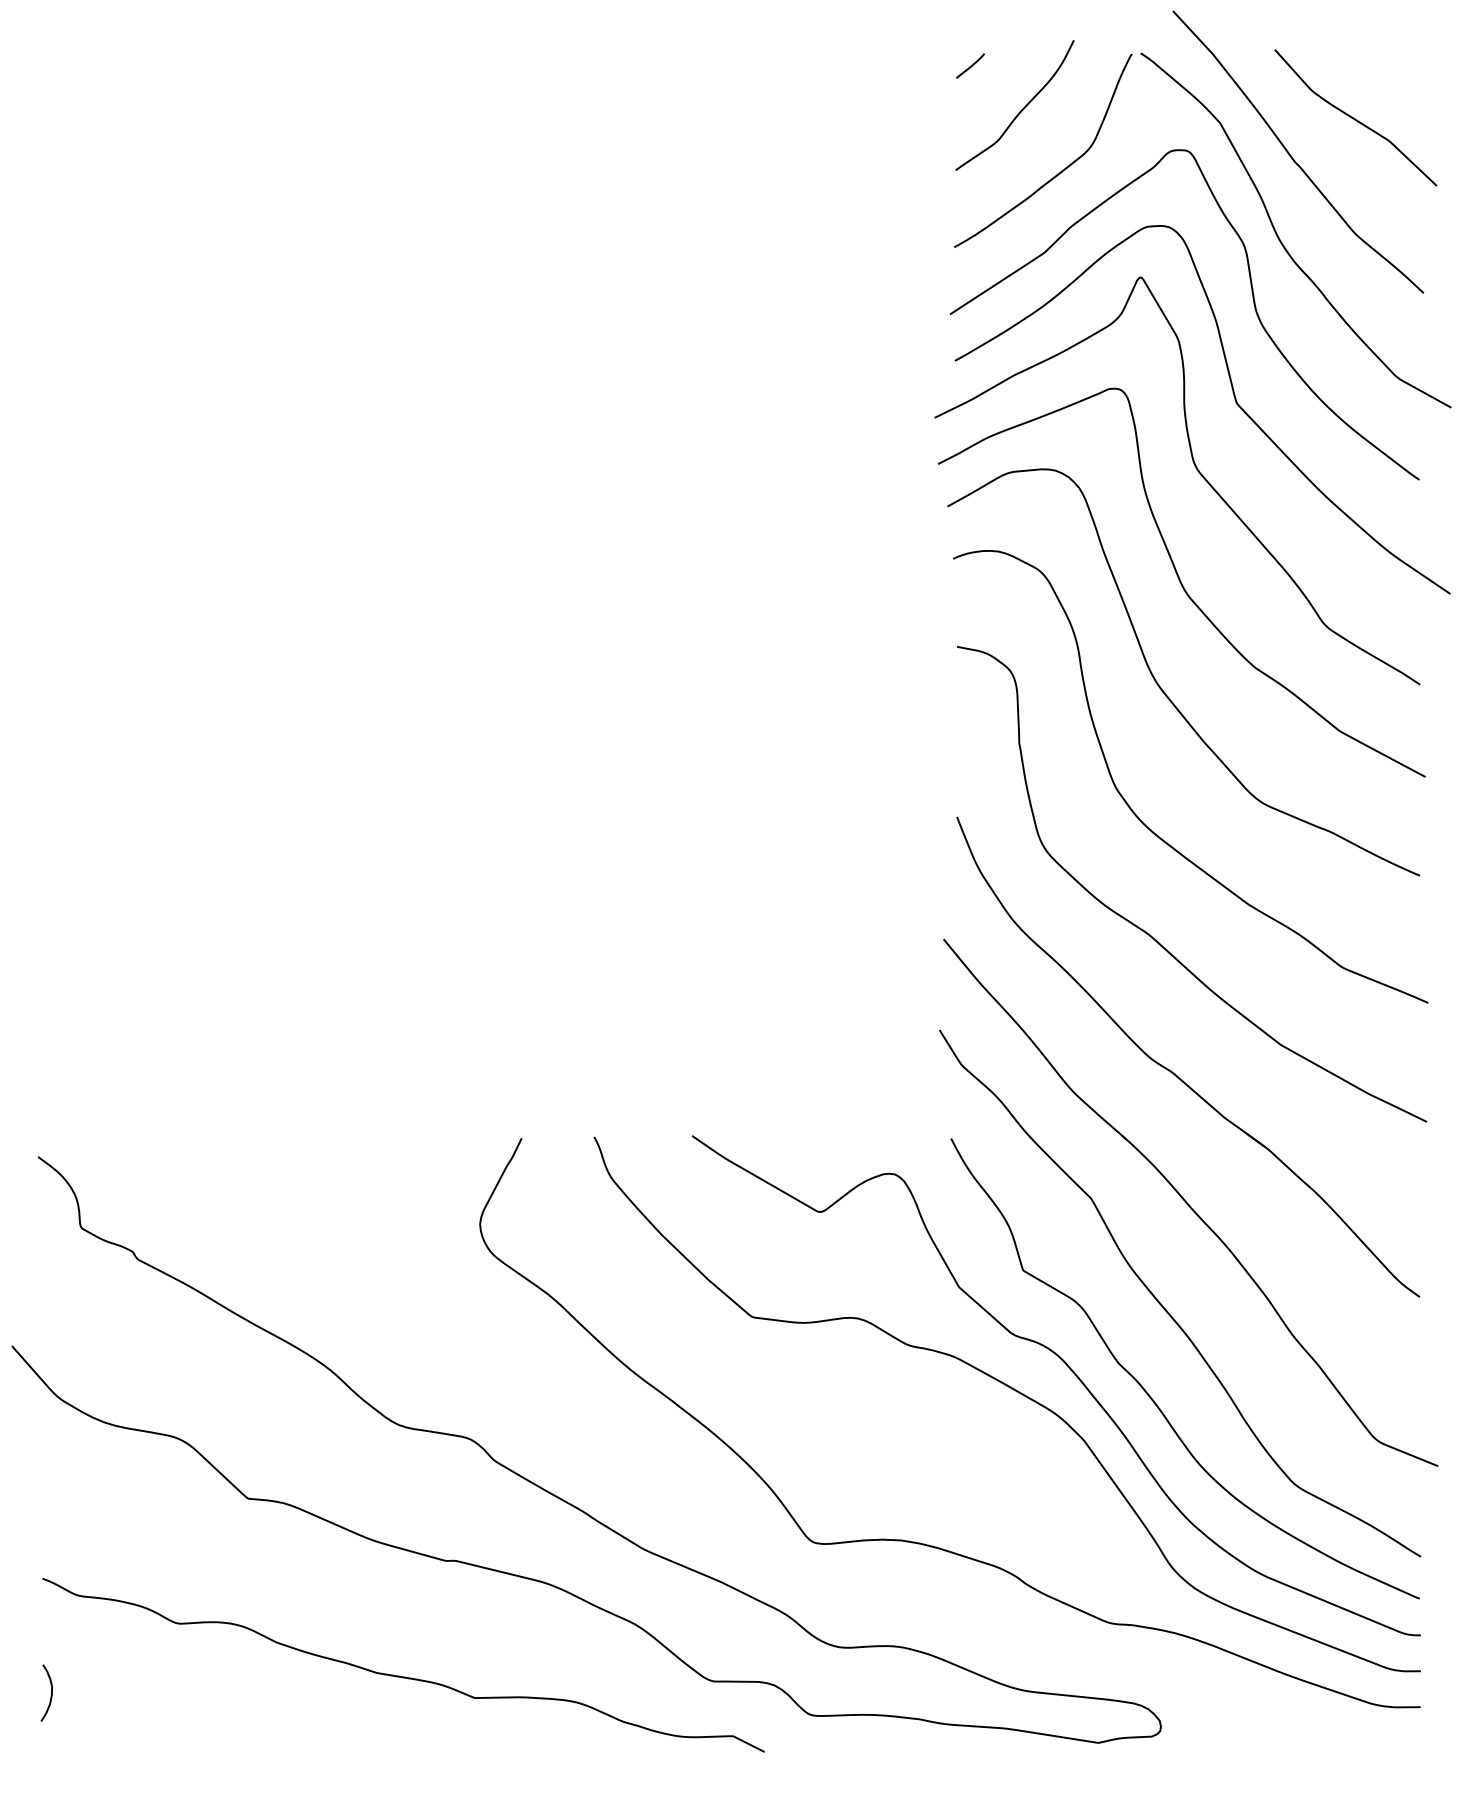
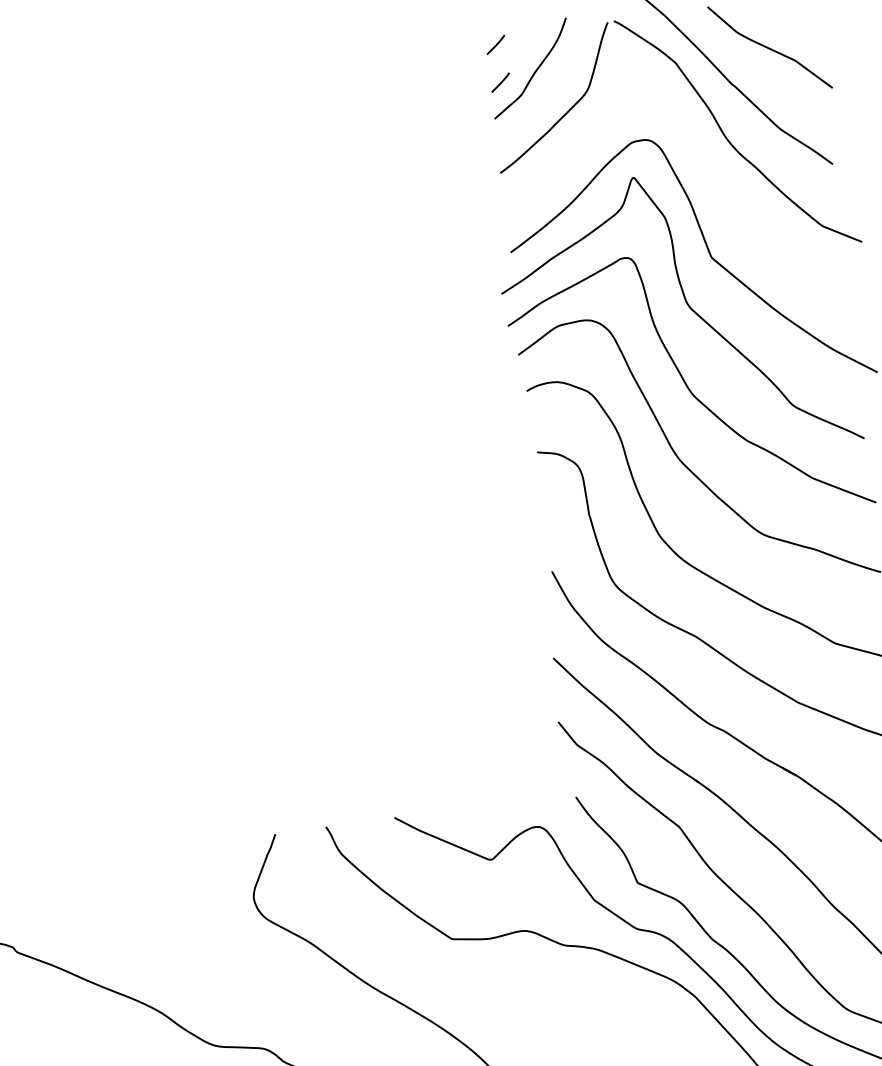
line: (970, 119) -> (500, 82), added
curve: (1253, 304) -> (714, 187), removed

